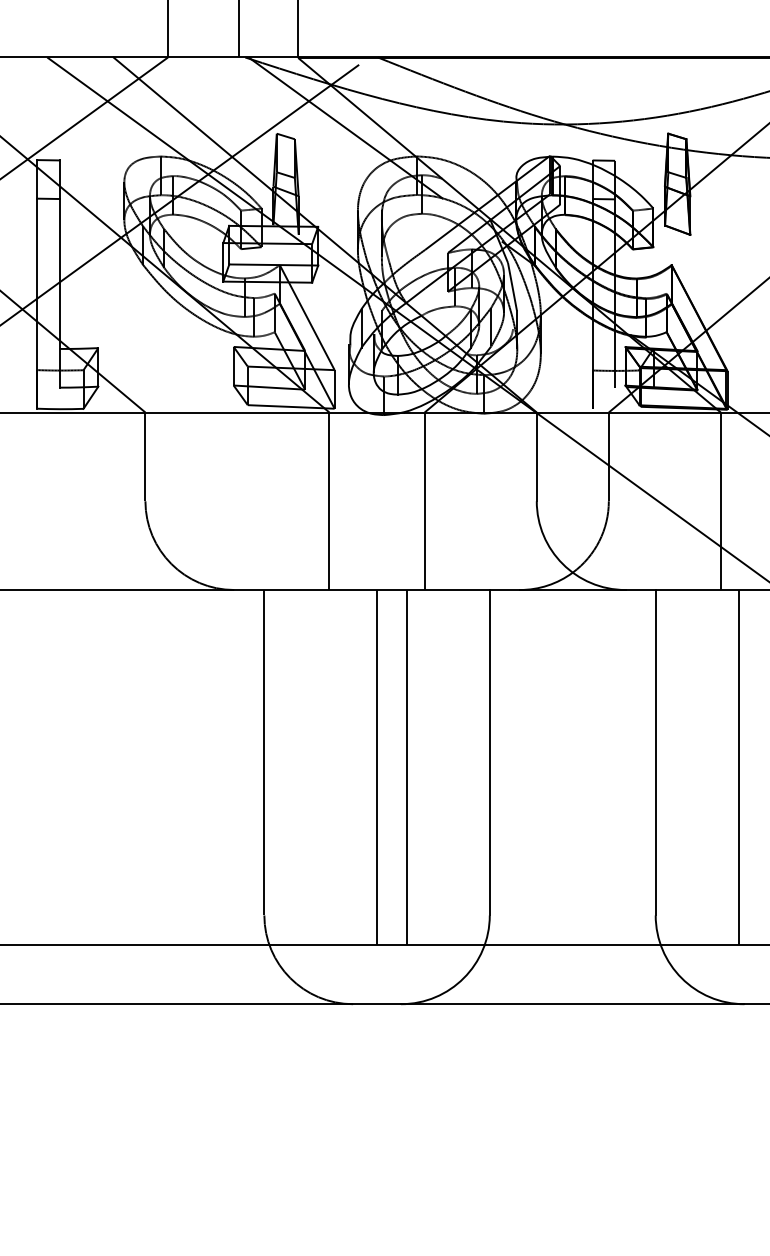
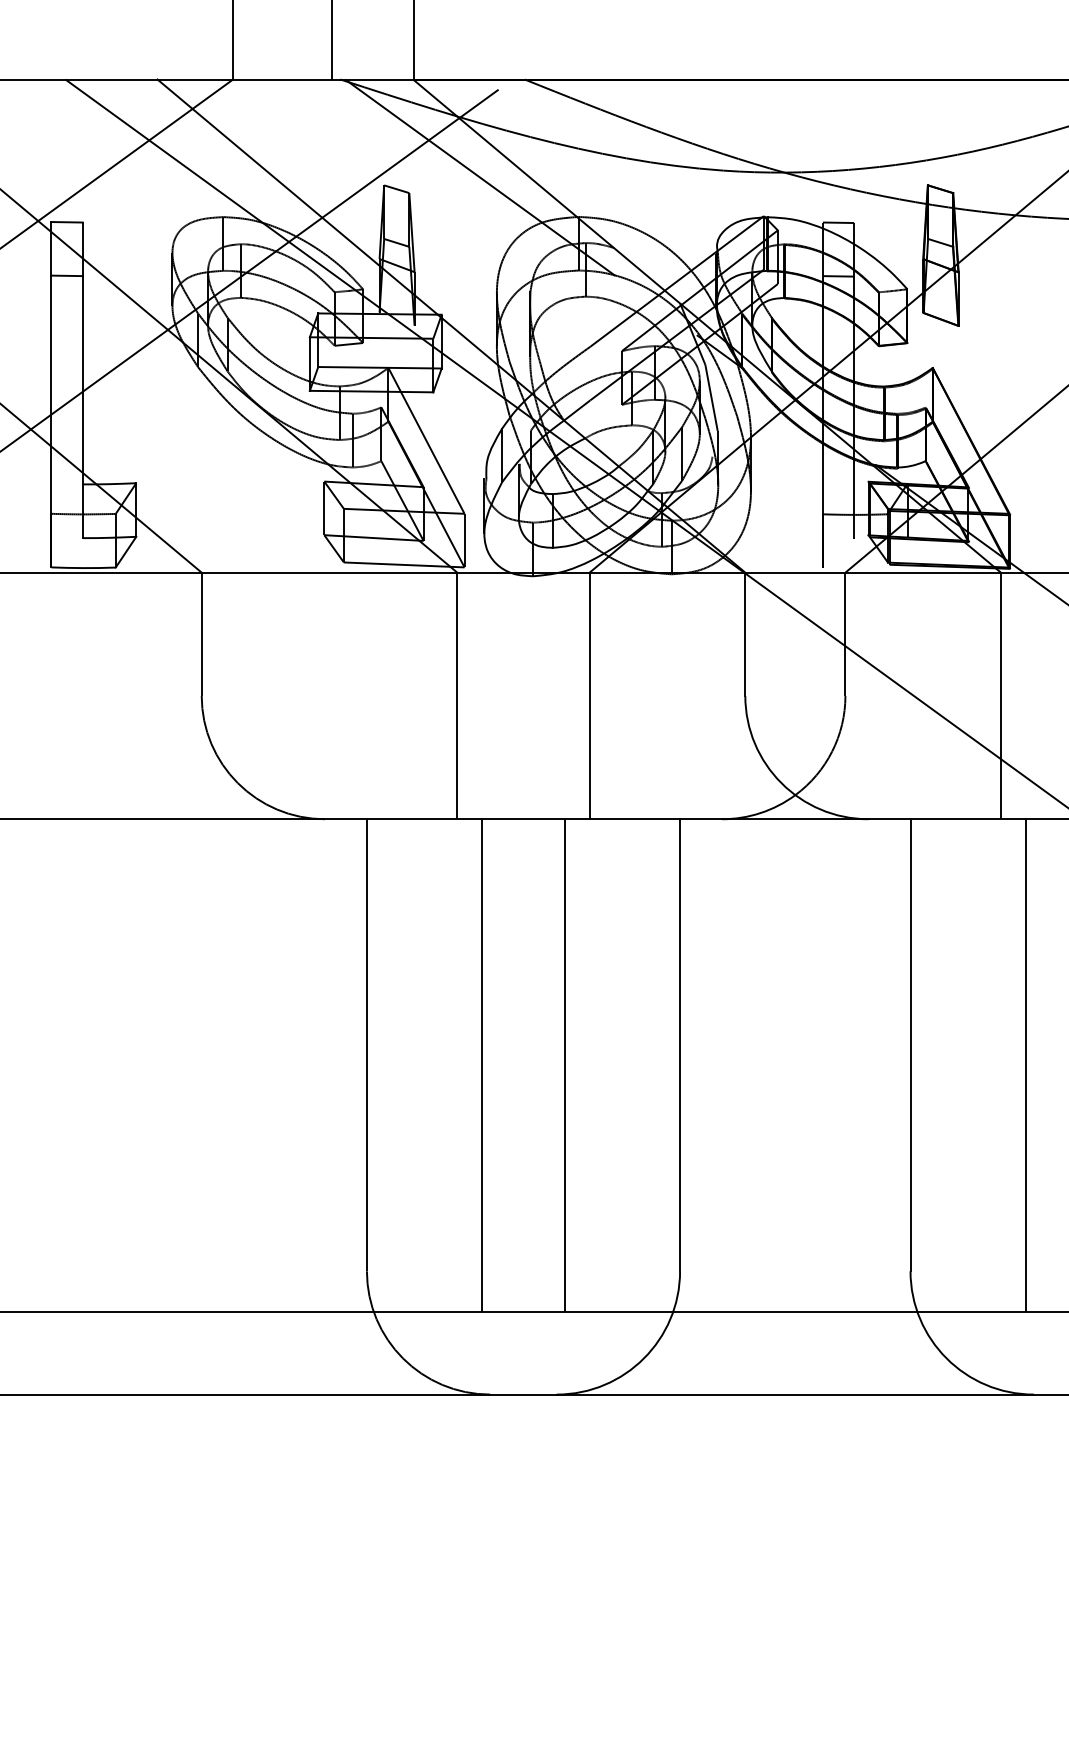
line: (376, 767) -> (481, 1065), moved

